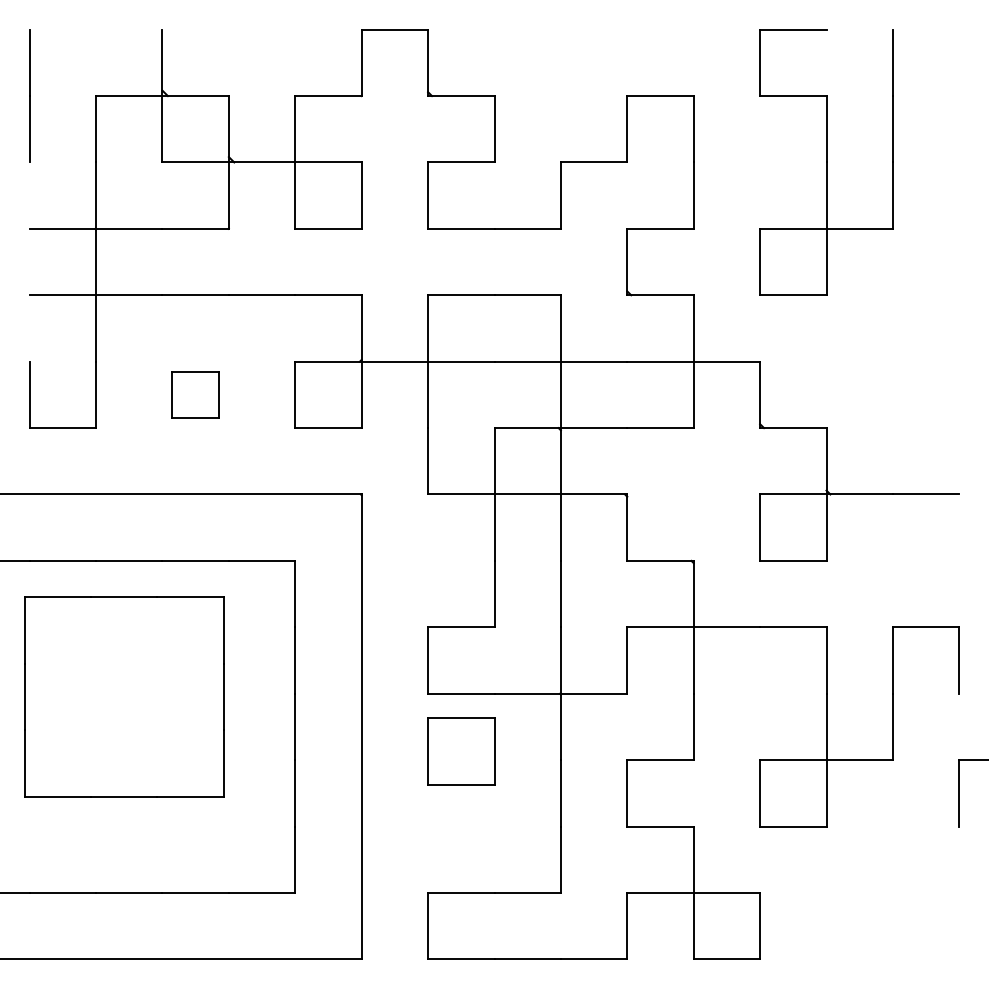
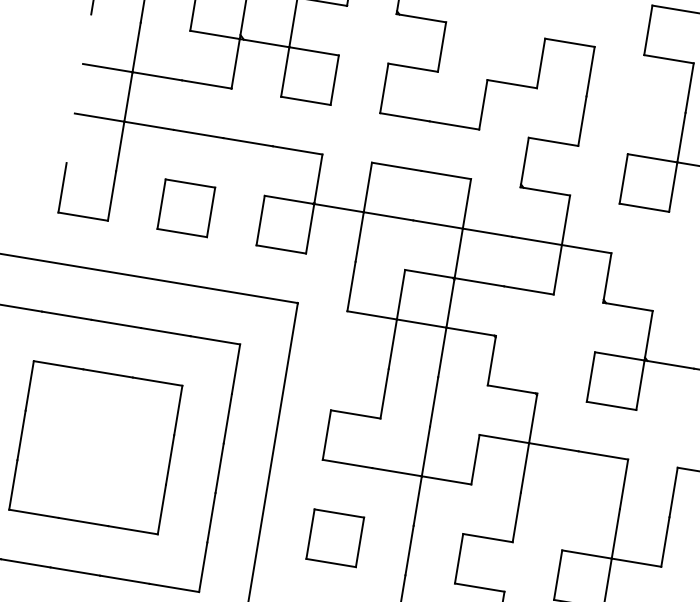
part: (195, 394) -> (186, 207), size x1.43
part: (124, 696) -> (96, 447), moved
part: (461, 751) -> (335, 538), moved

